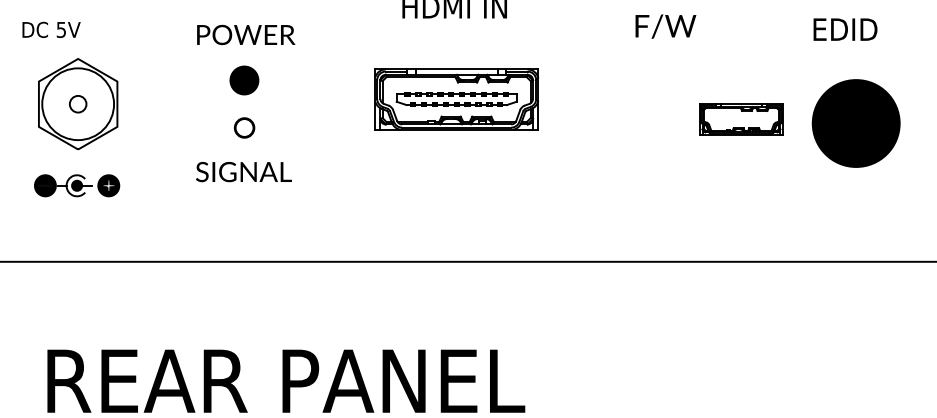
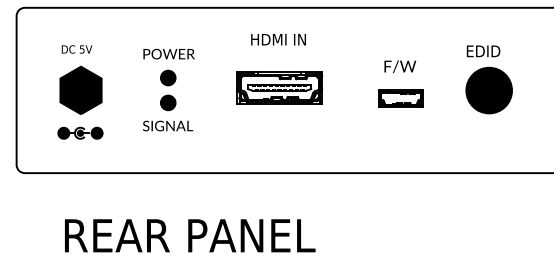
text: (666, 26) -> (400, 66), moved
text: (50, 29) -> (76, 49), moved
fill: (77, 104) -> (80, 90), added
part: (740, 119) -> (400, 98), moved
part: (854, 123) -> (488, 90), moved
part: (244, 127) -> (168, 102), size x1.43

